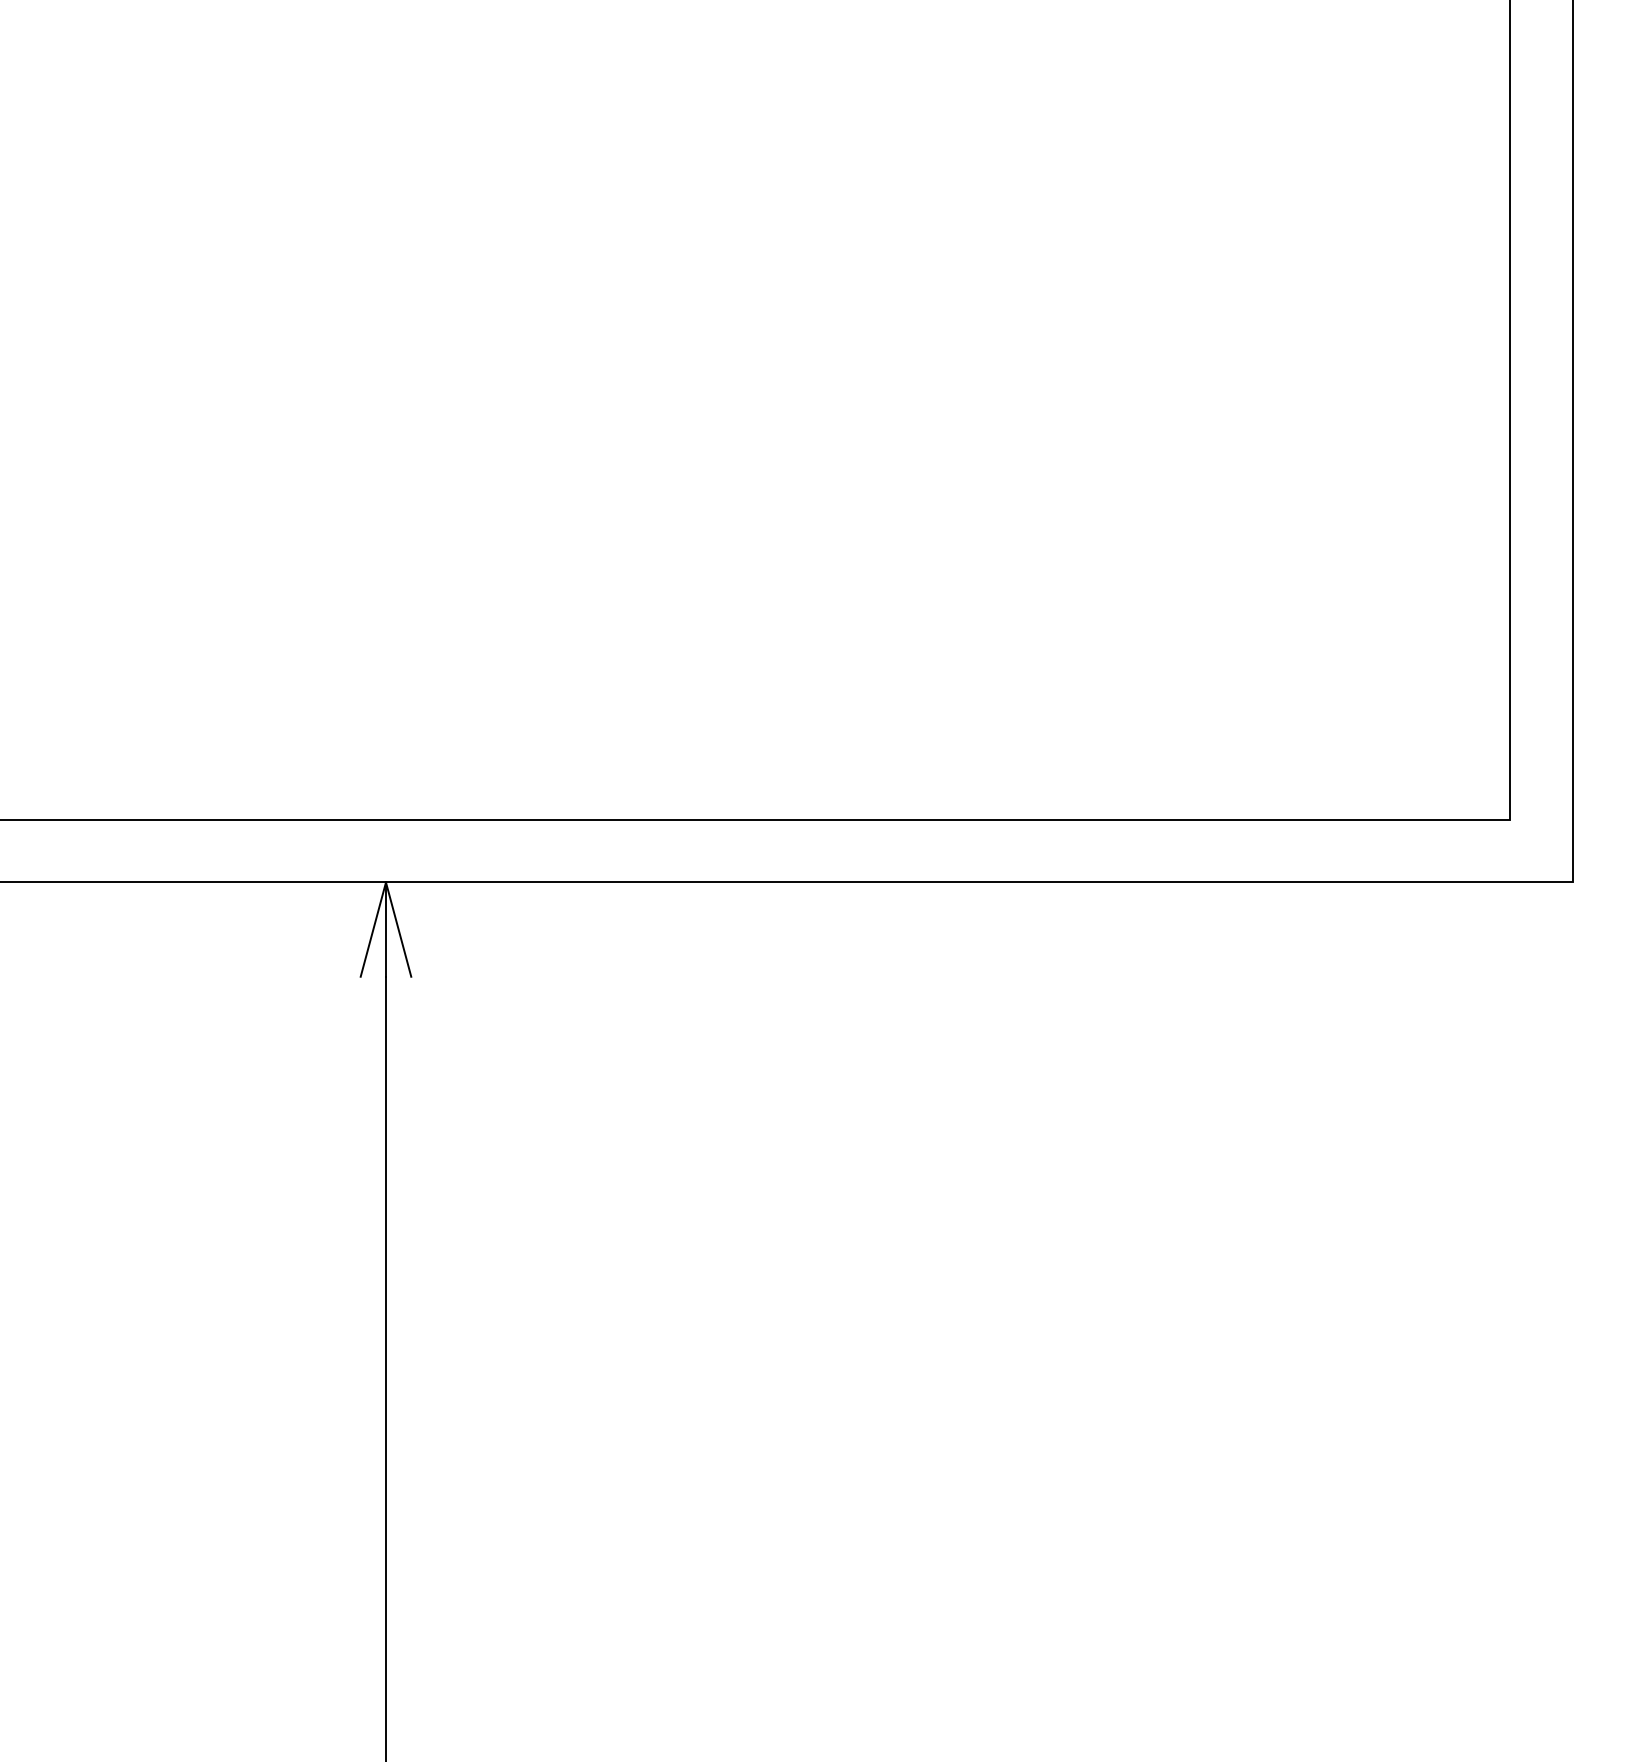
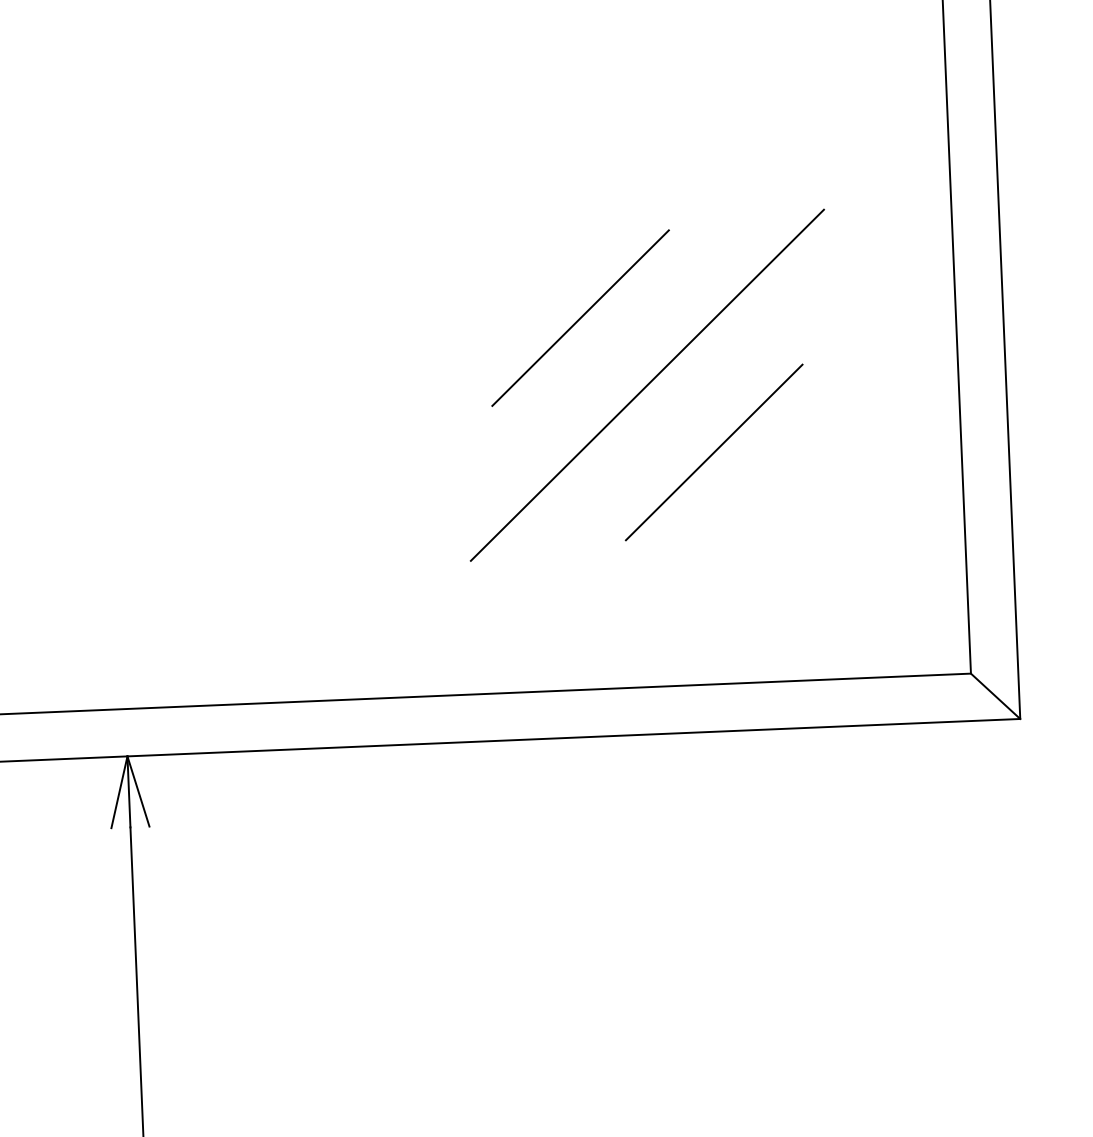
line: (1011, 325) -> (580, 317), added
line: (1096, 418) -> (647, 384), added
line: (1181, 511) -> (714, 452), added
line: (1540, 850) -> (995, 695), added

